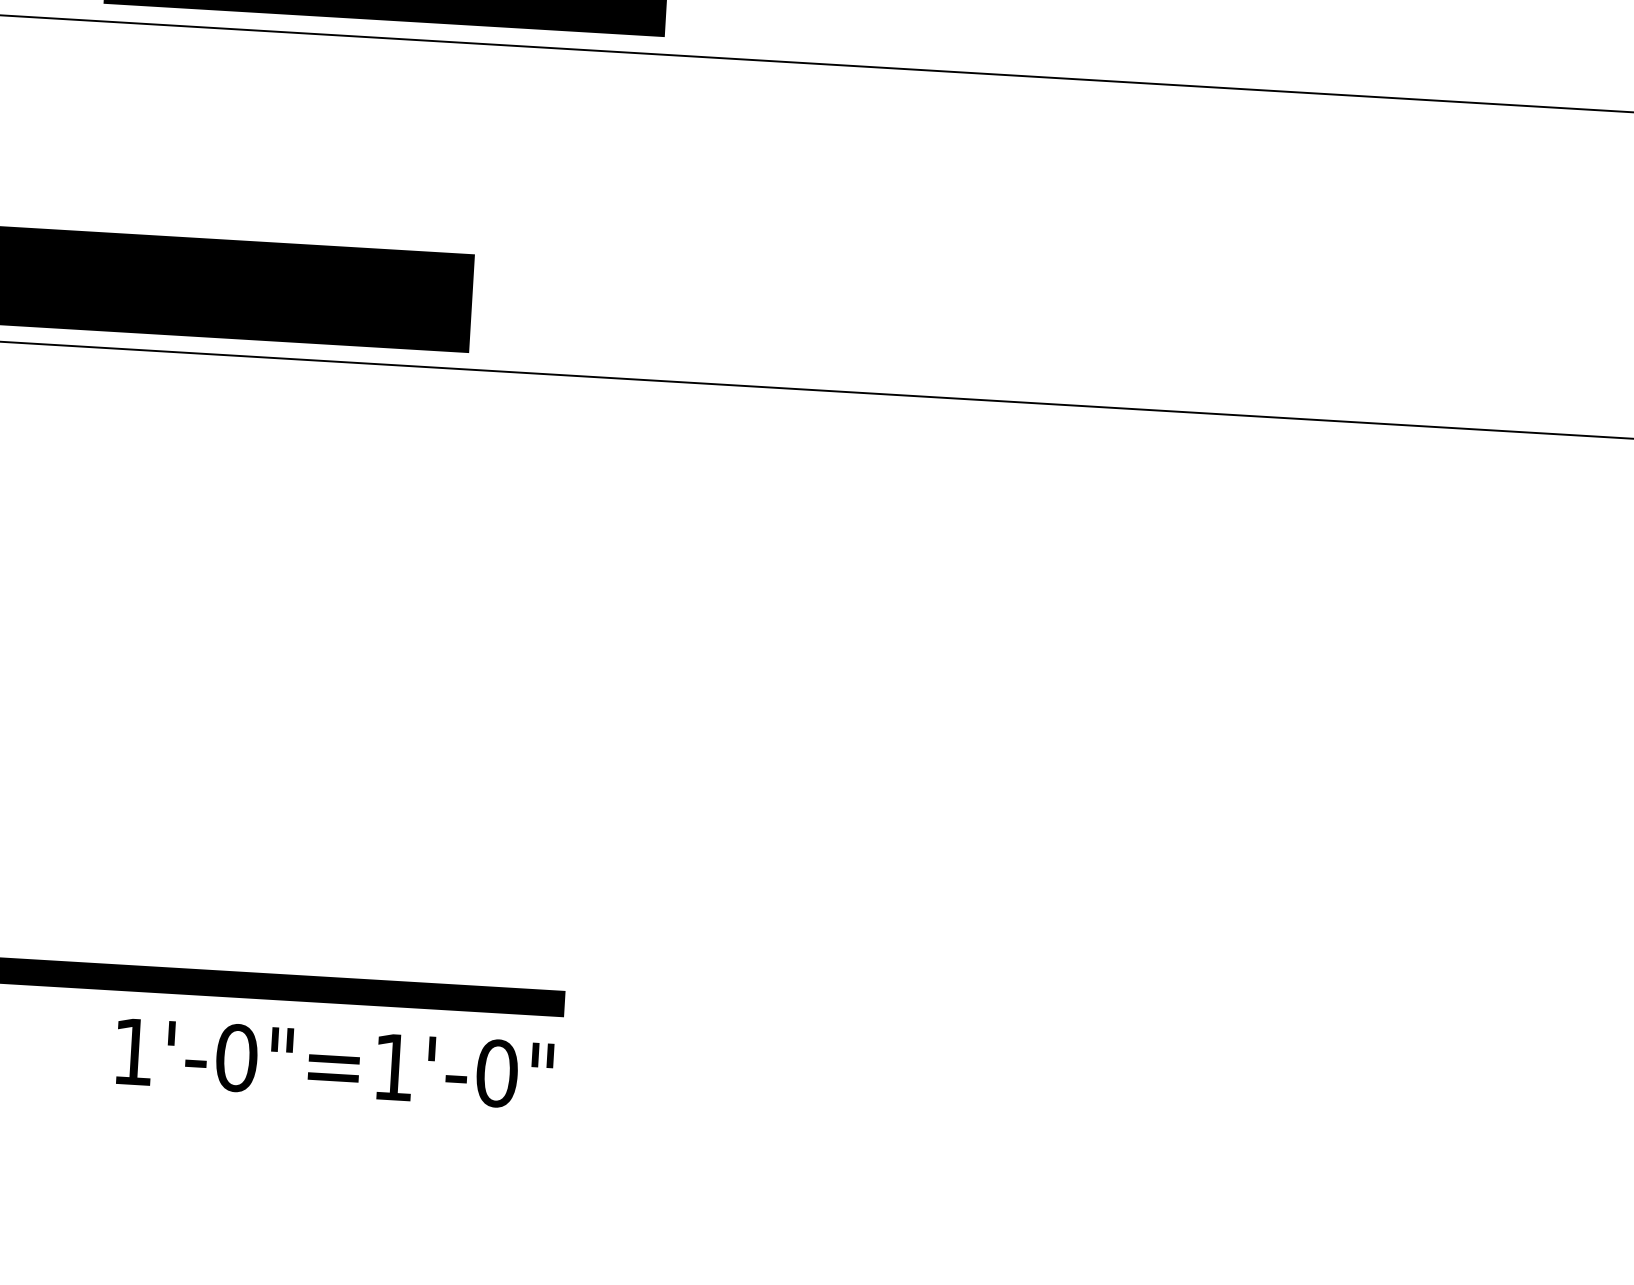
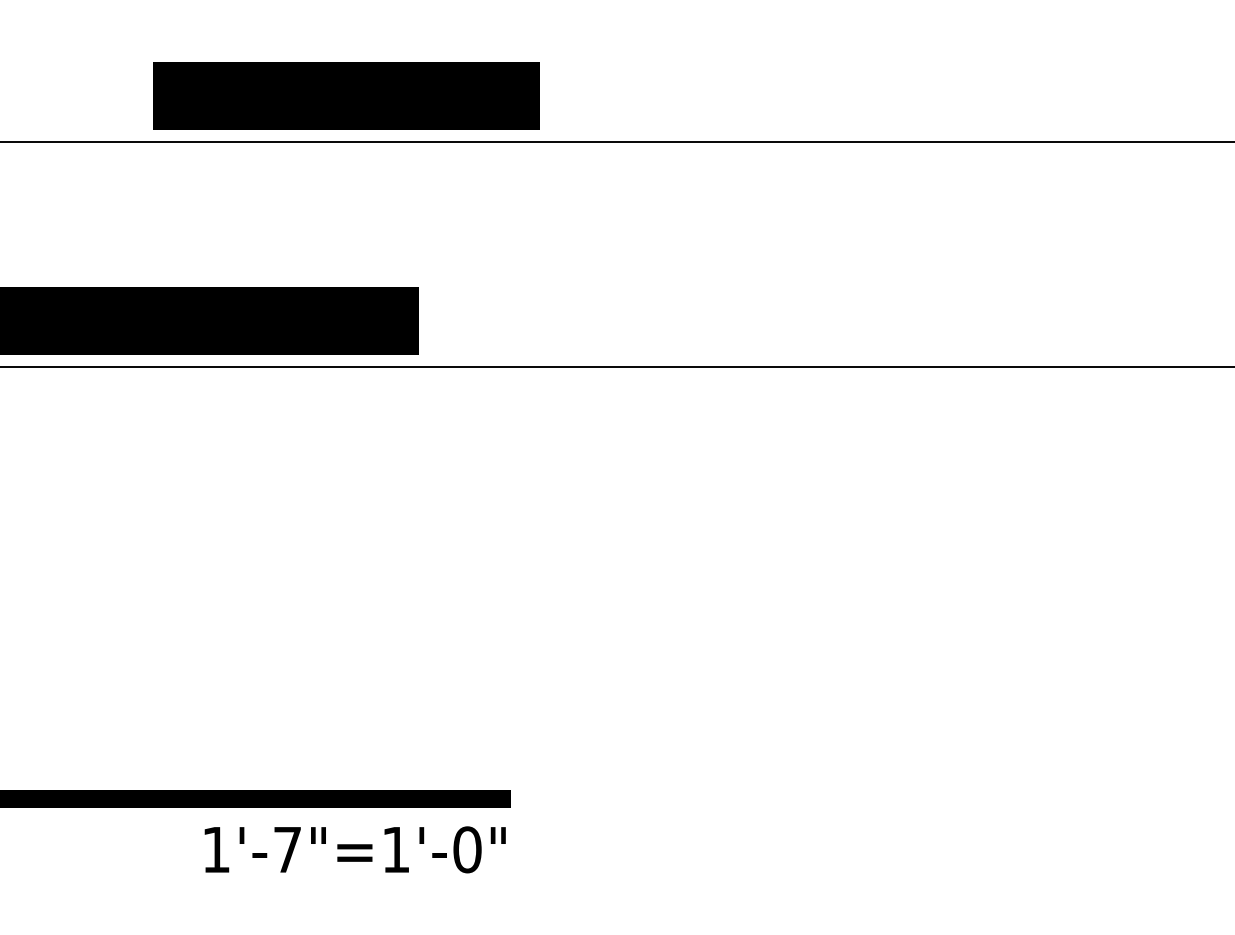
text: (236, 1057) -> (287, 849), 1'-0"=1'-0" -> 1'-7"=1'-0"

